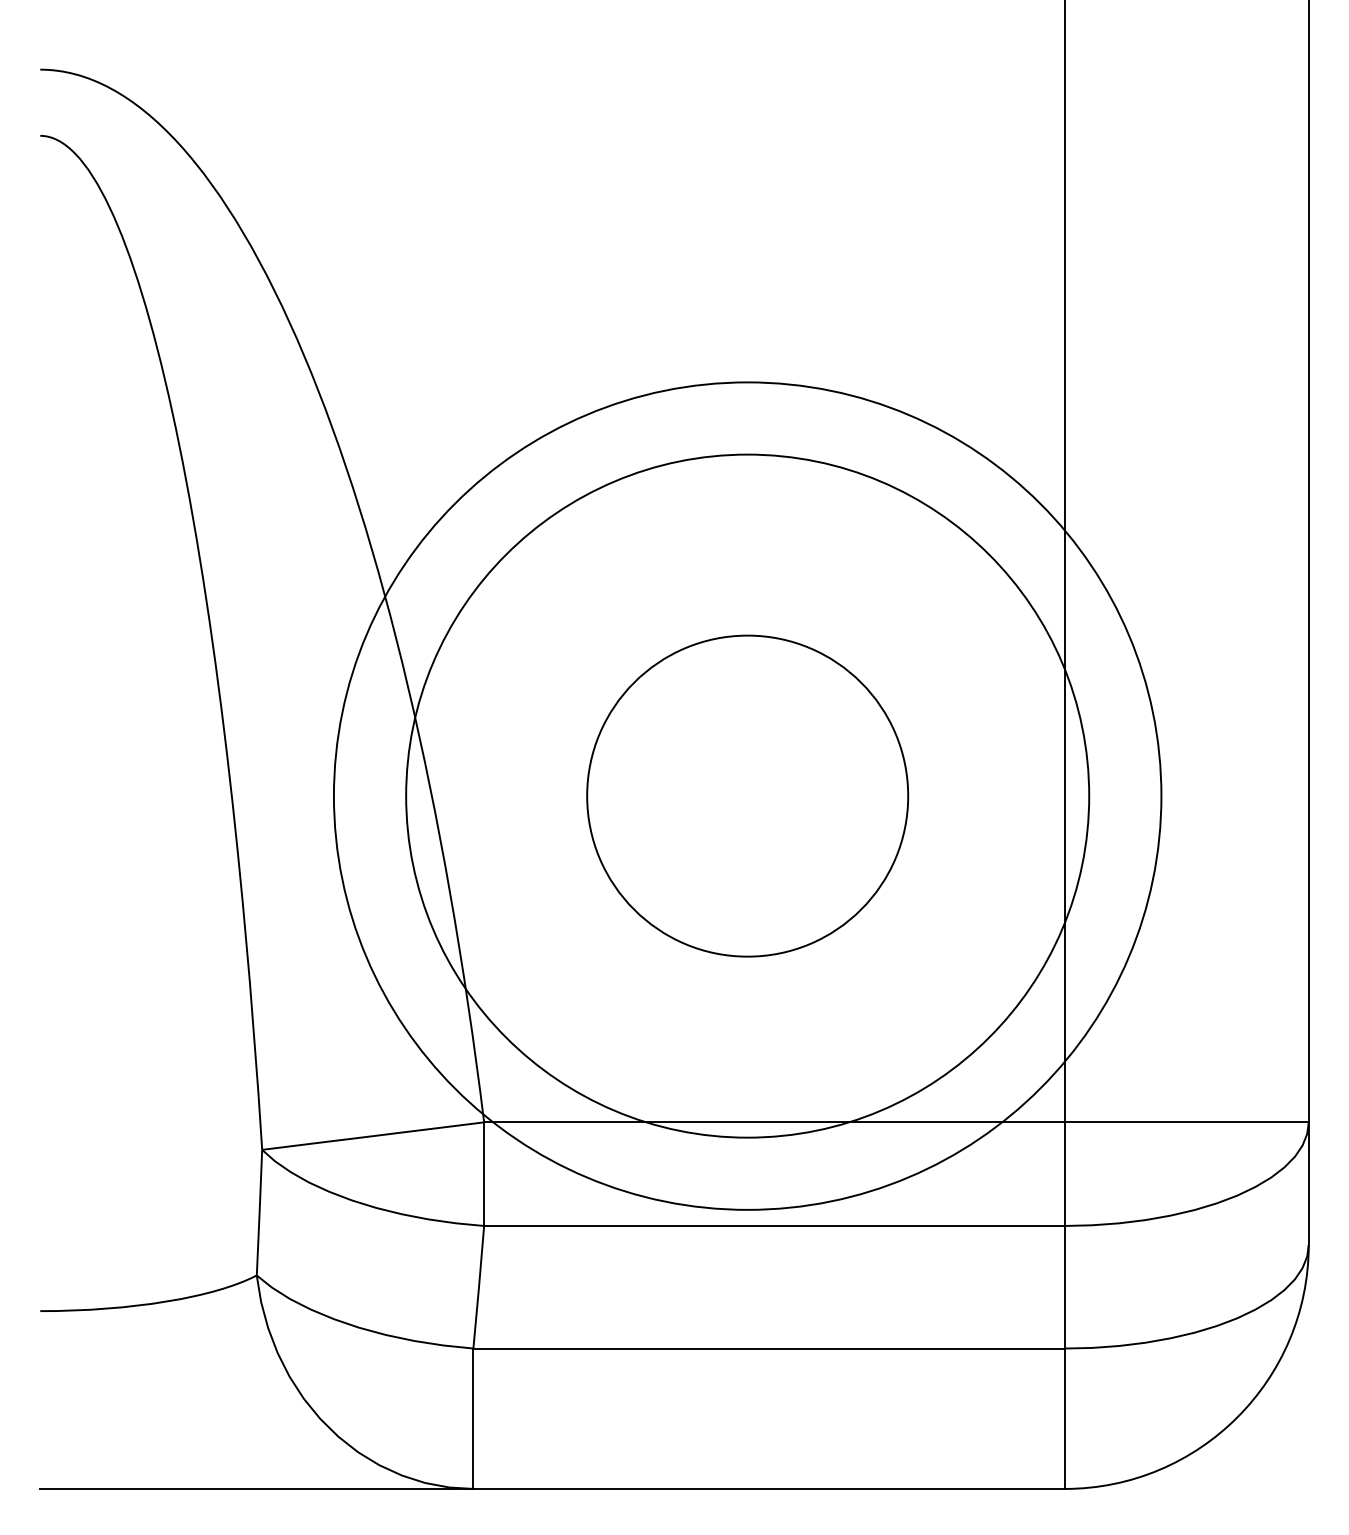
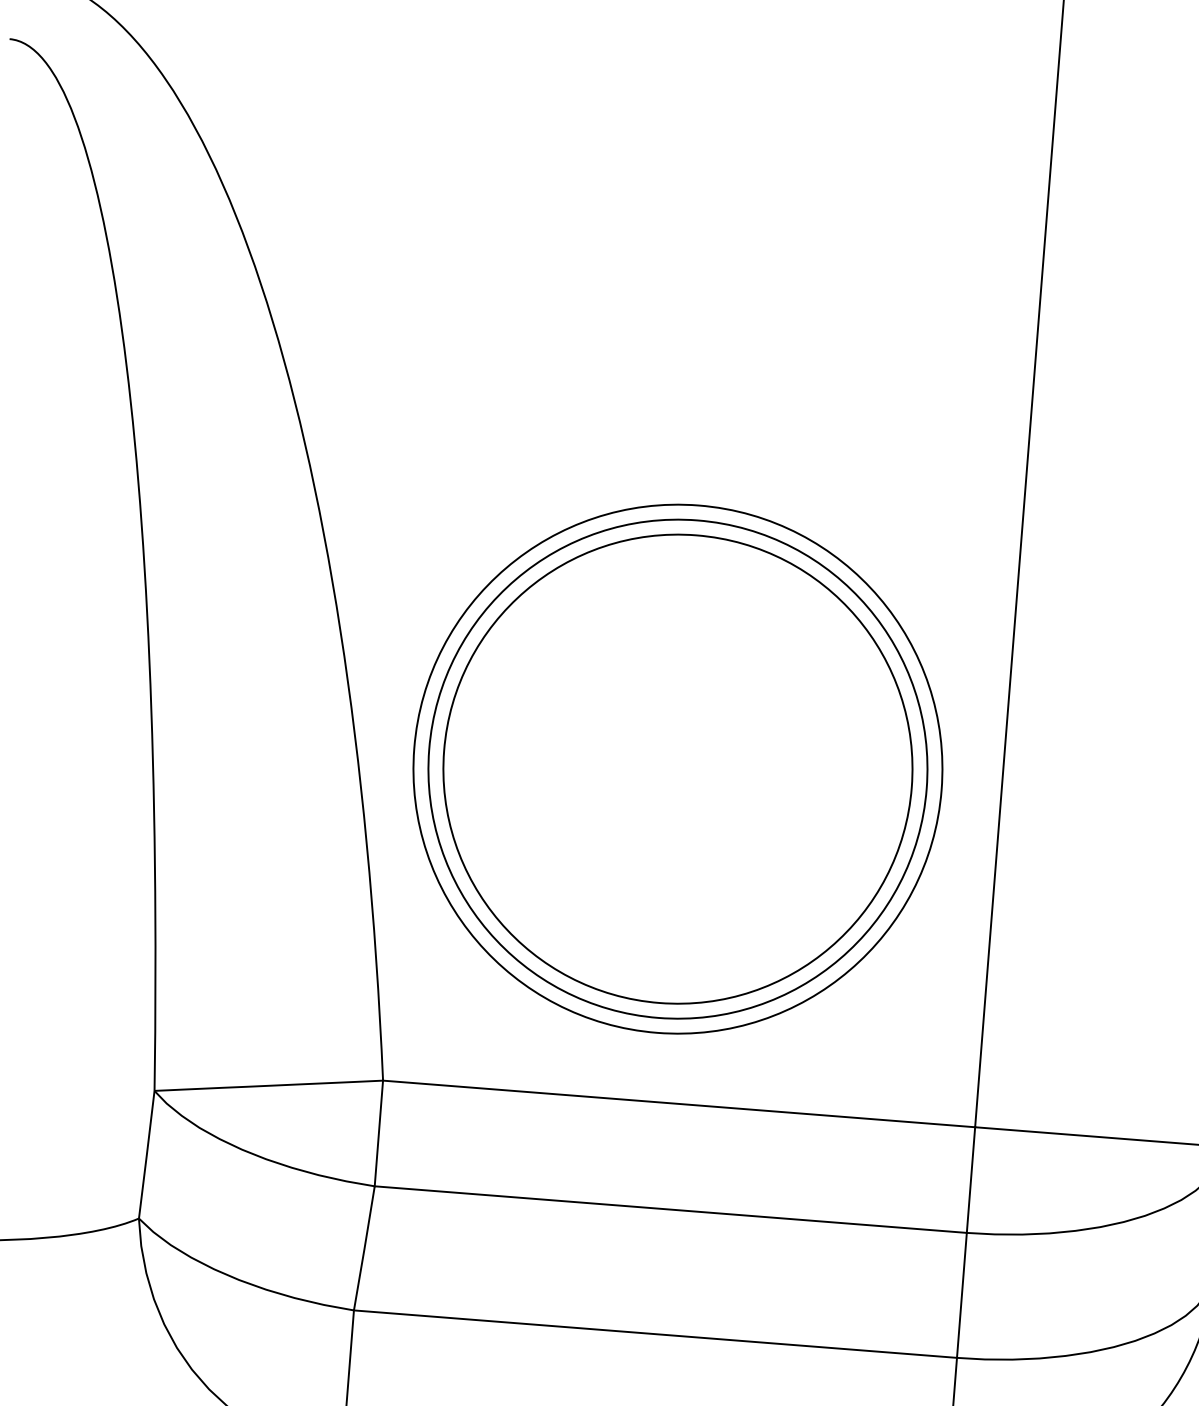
circle: (747, 795) -> (677, 768), size x0.62
circle: (747, 795) -> (677, 768), size x1.43
circle: (747, 796) -> (677, 769), size x0.71

